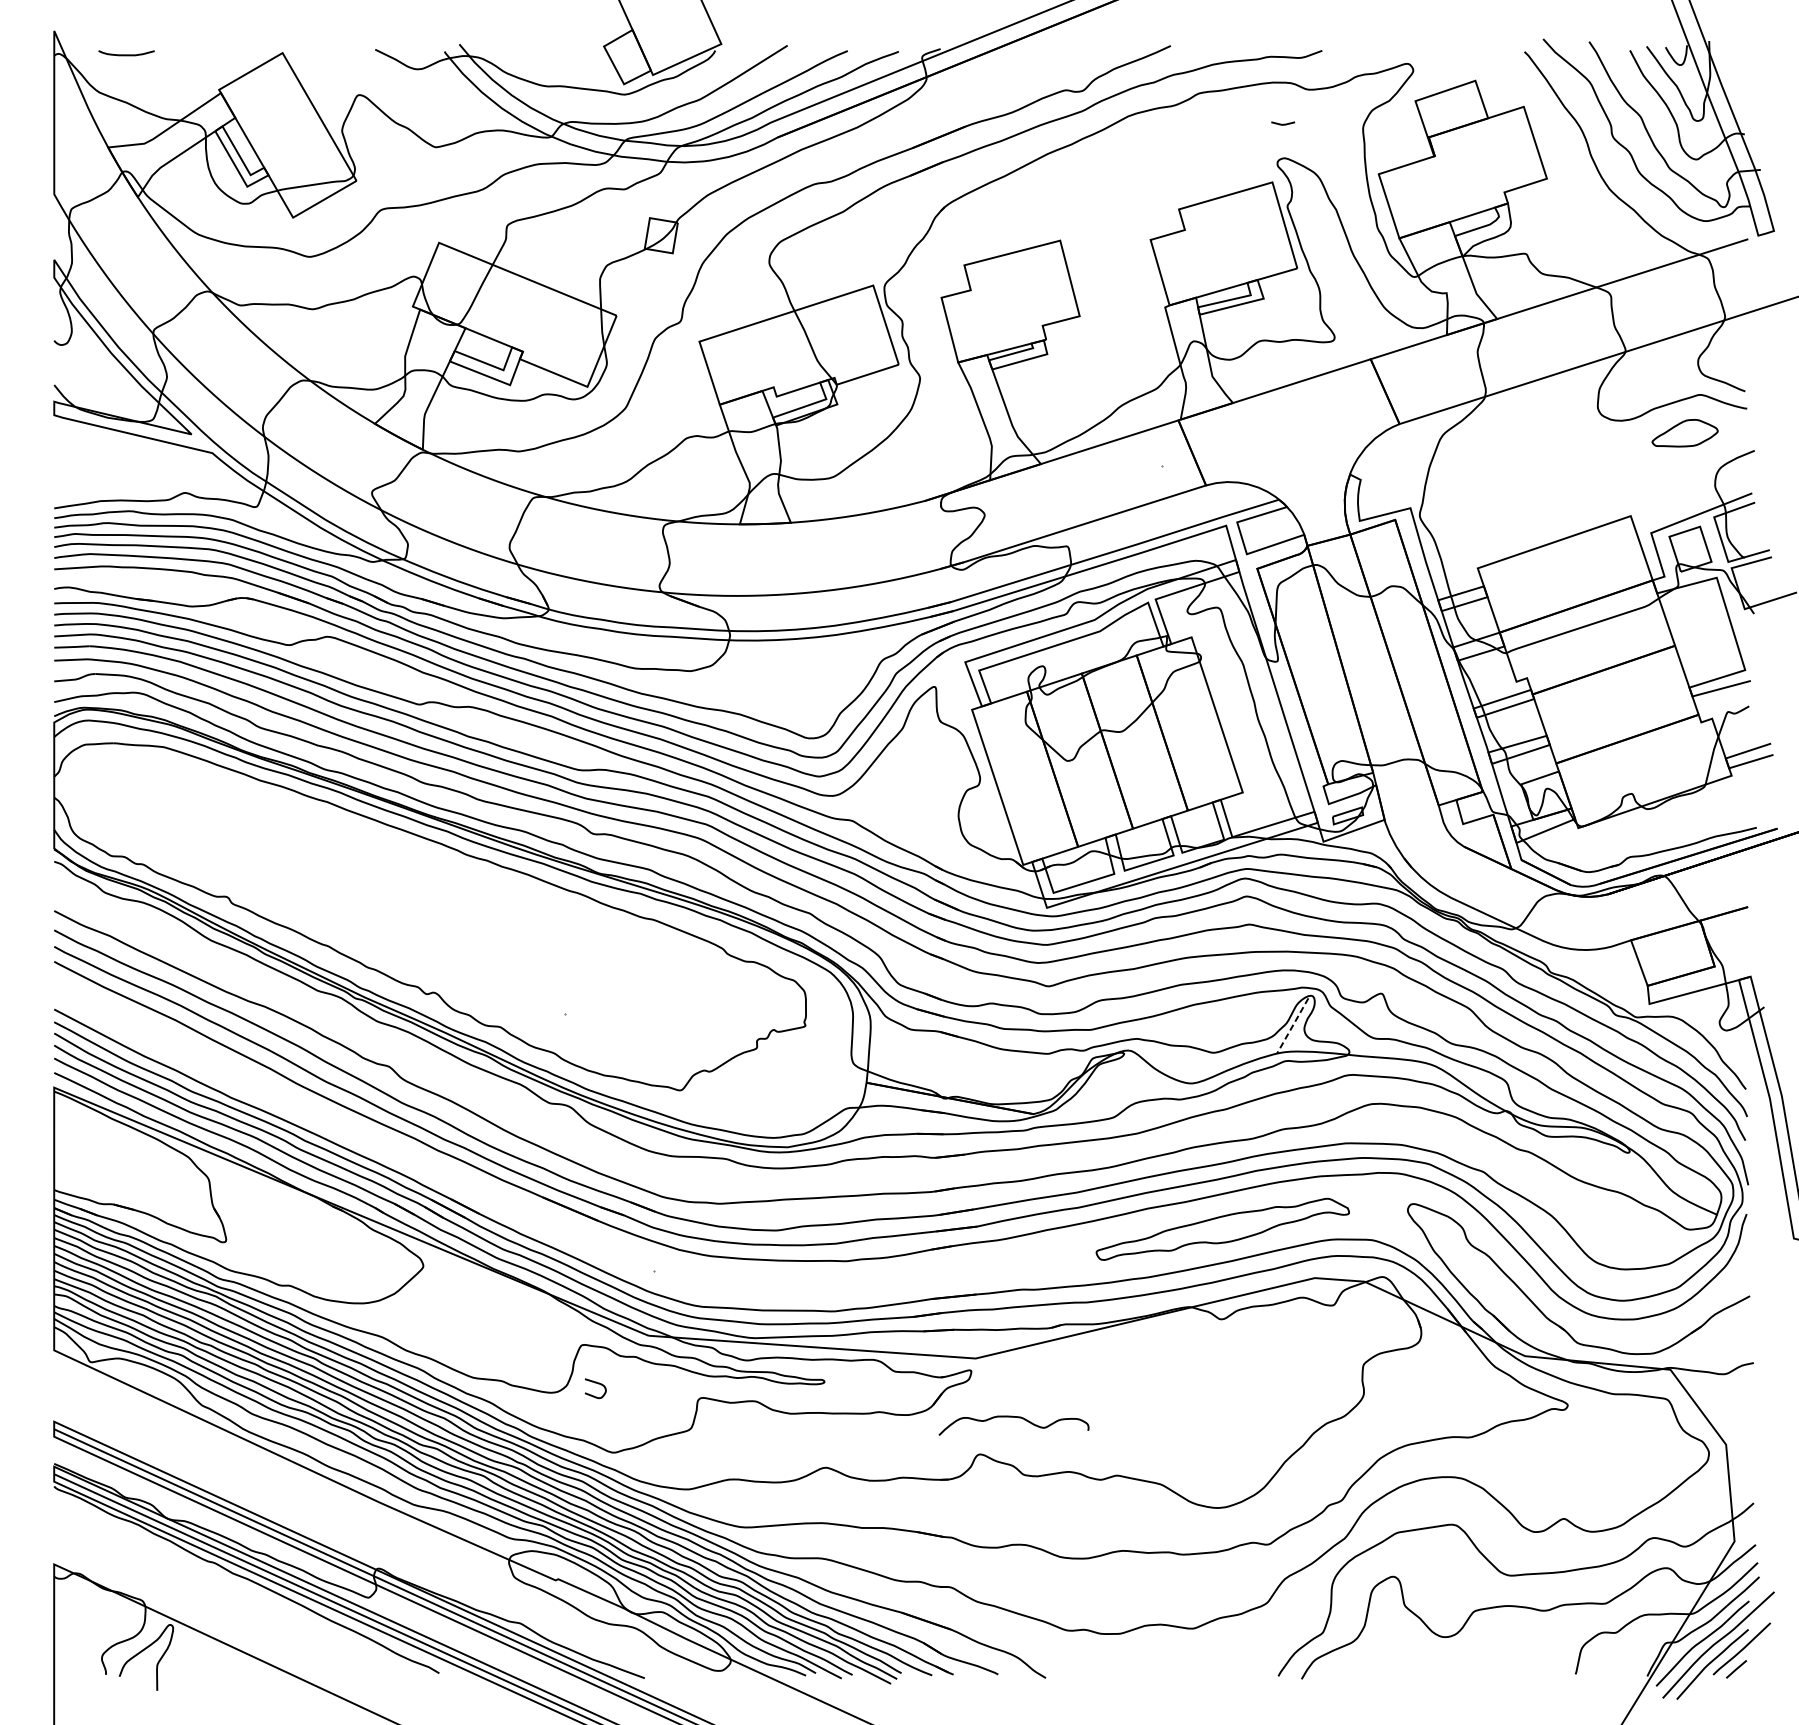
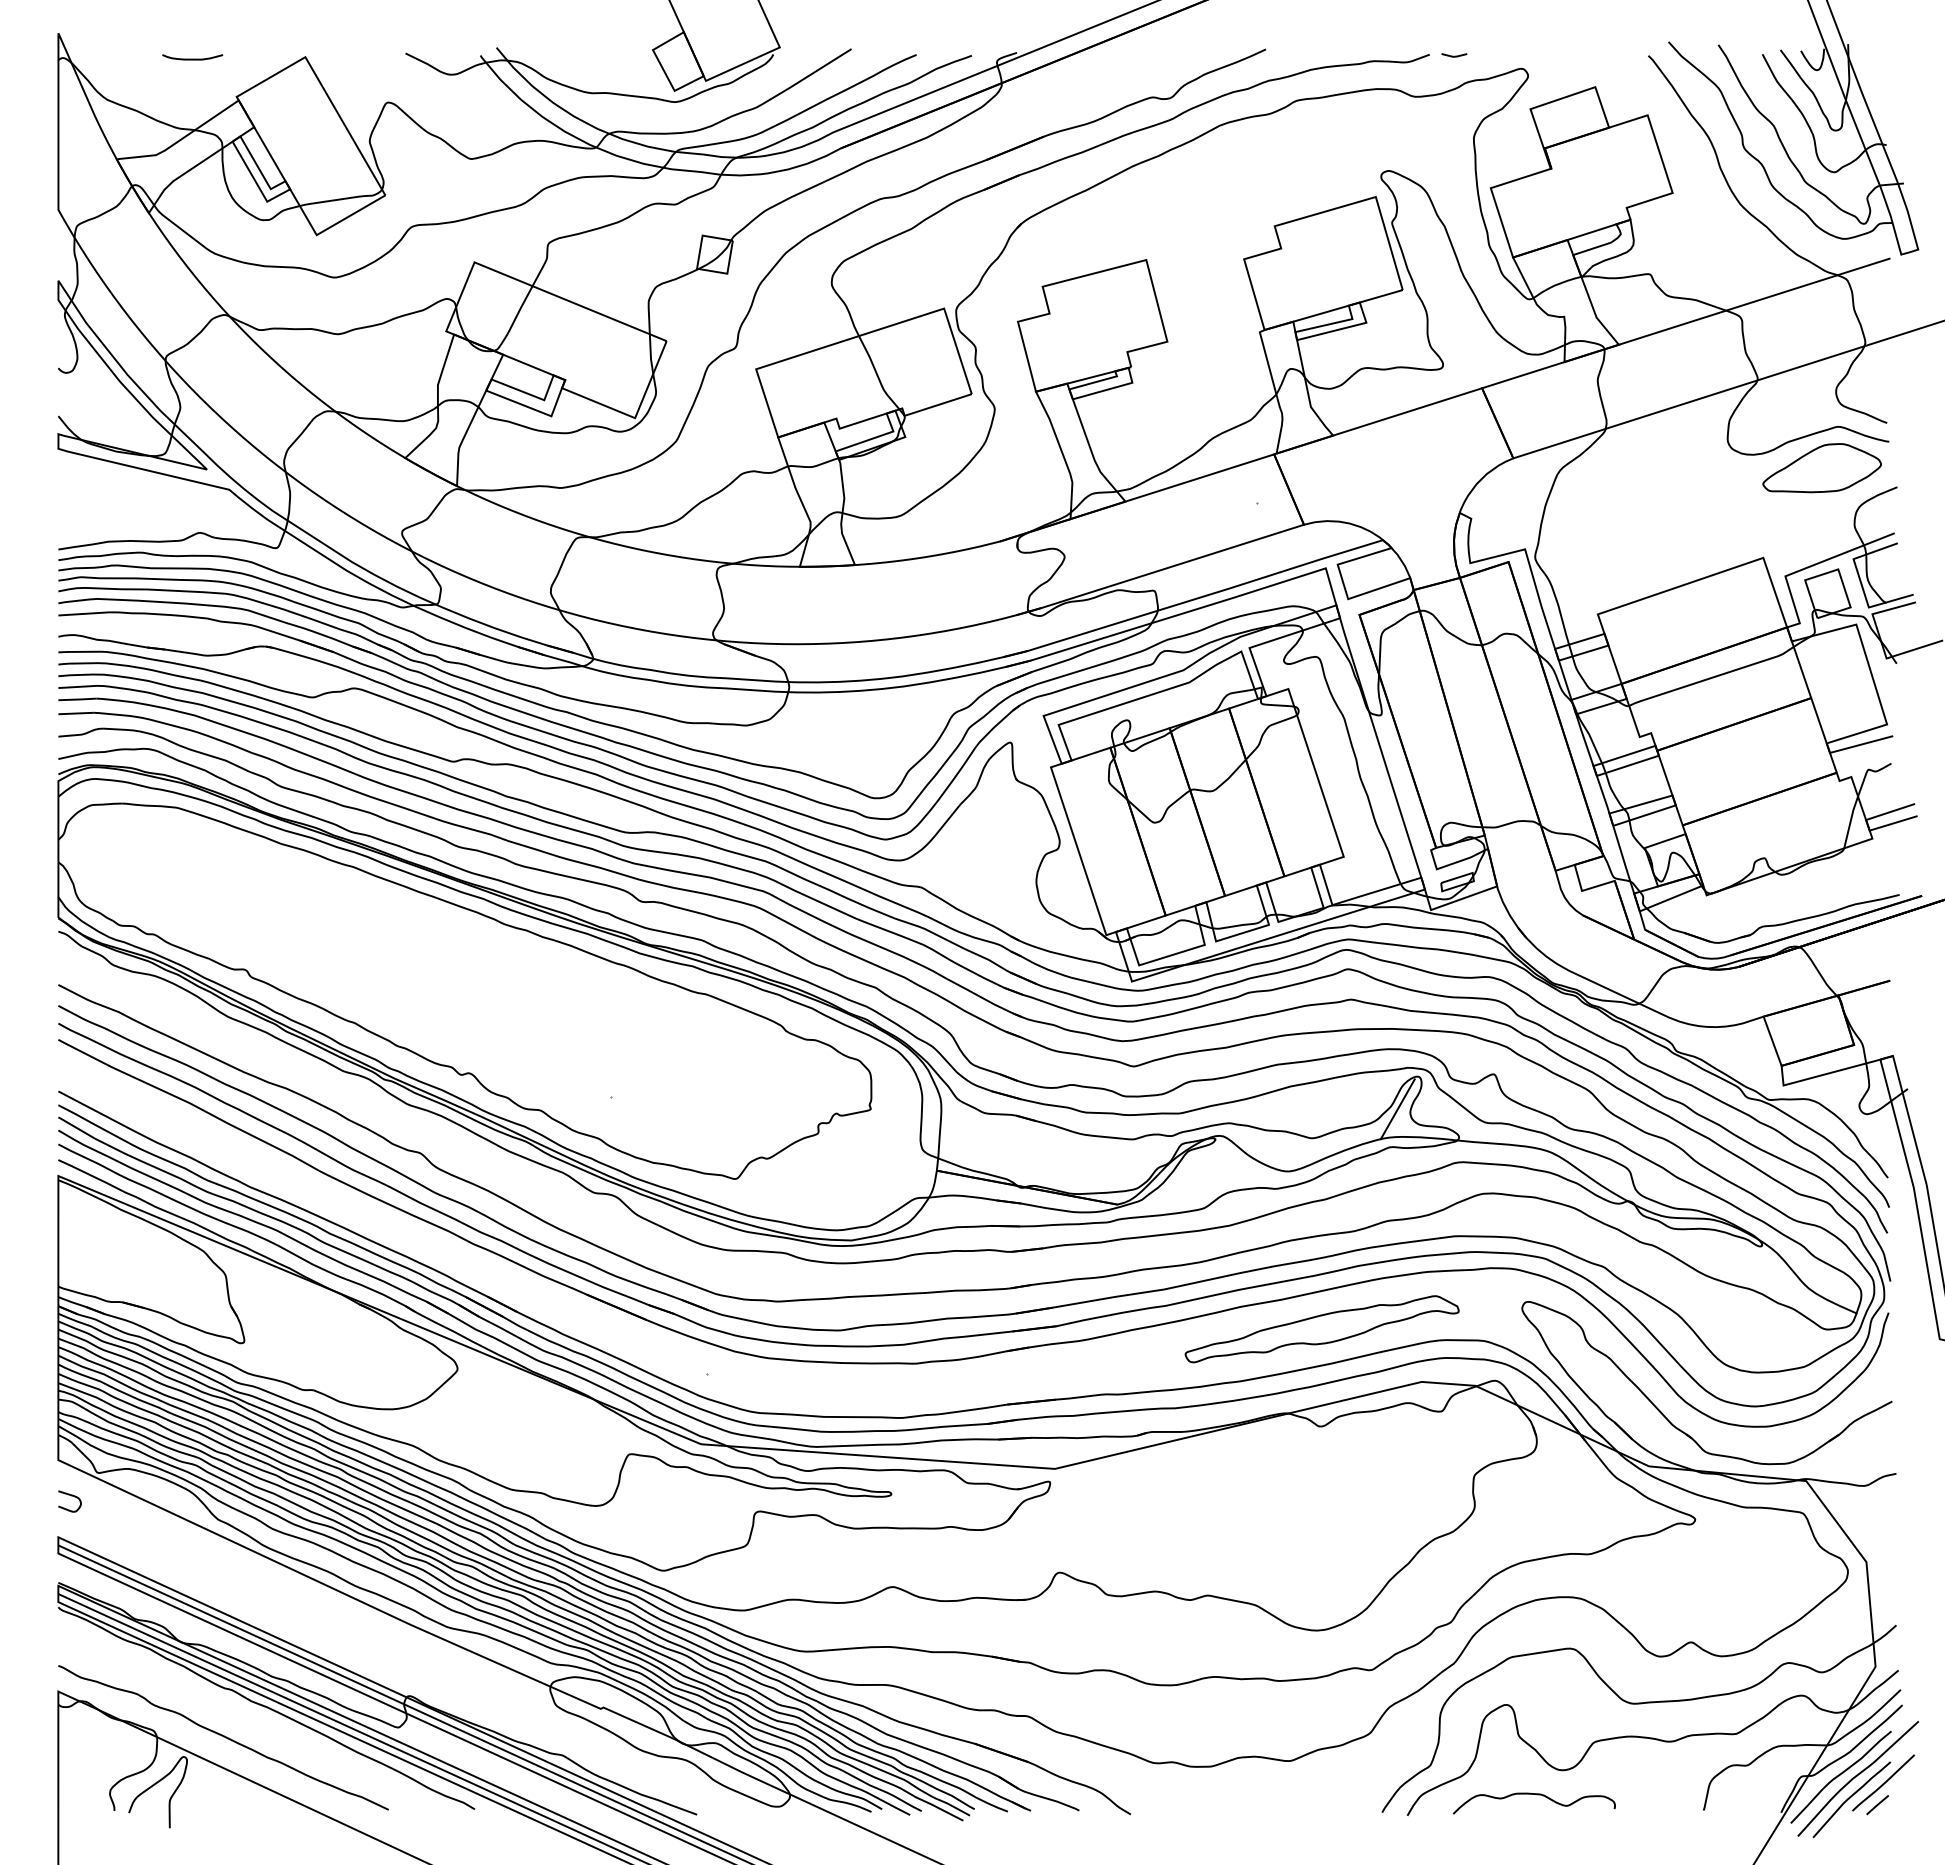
curve: (126, 54) -> (192, 58), moved
line: (1283, 123) -> (1454, 55), moved
part: (1684, 433) -> (1821, 468), size x1.67
line: (1292, 1026) -> (1397, 1109), dashed -> solid
curve: (597, 1384) -> (71, 1496), moved
curve: (1016, 1418) -> (1536, 1795), moved
curve: (206, 1606) -> (223, 1737), added

